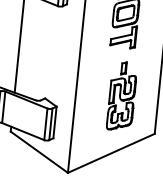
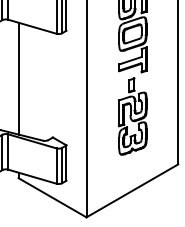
part: (121, 96) -> (132, 116), moved

